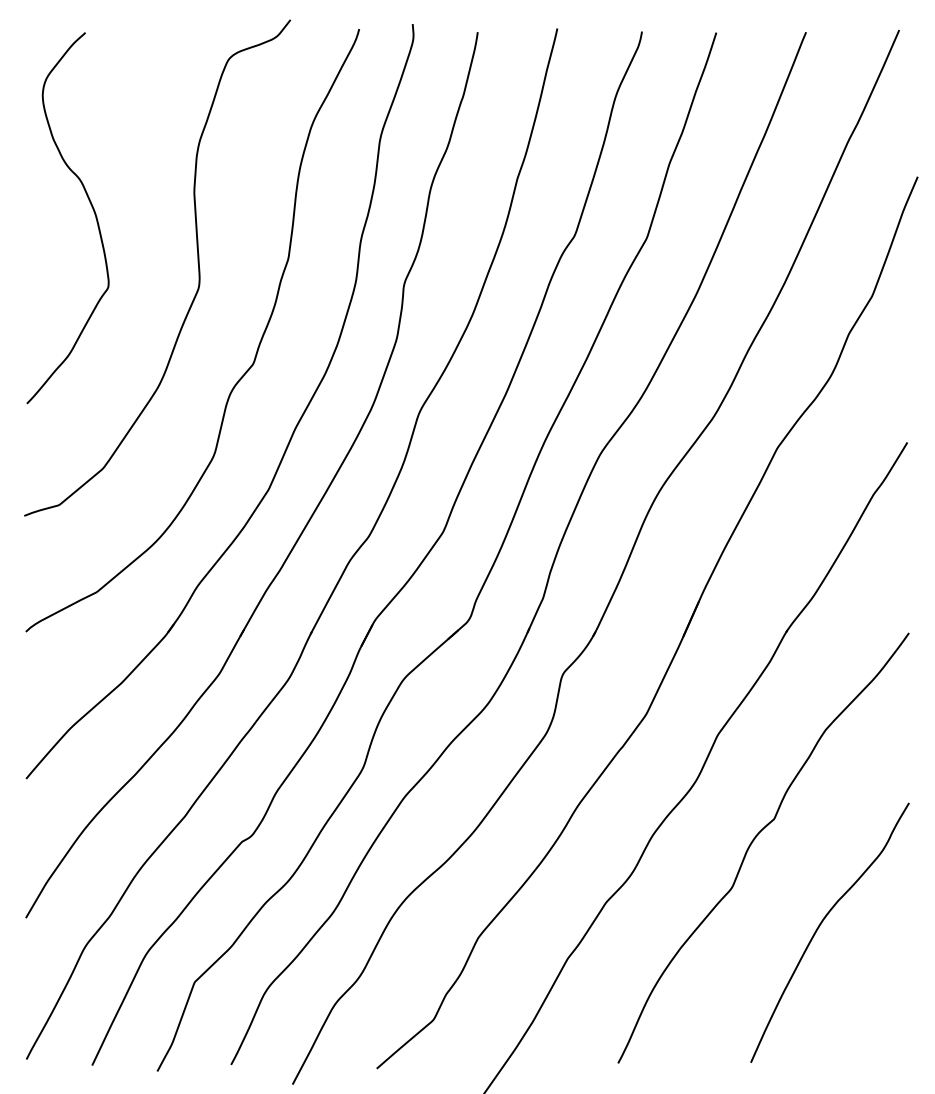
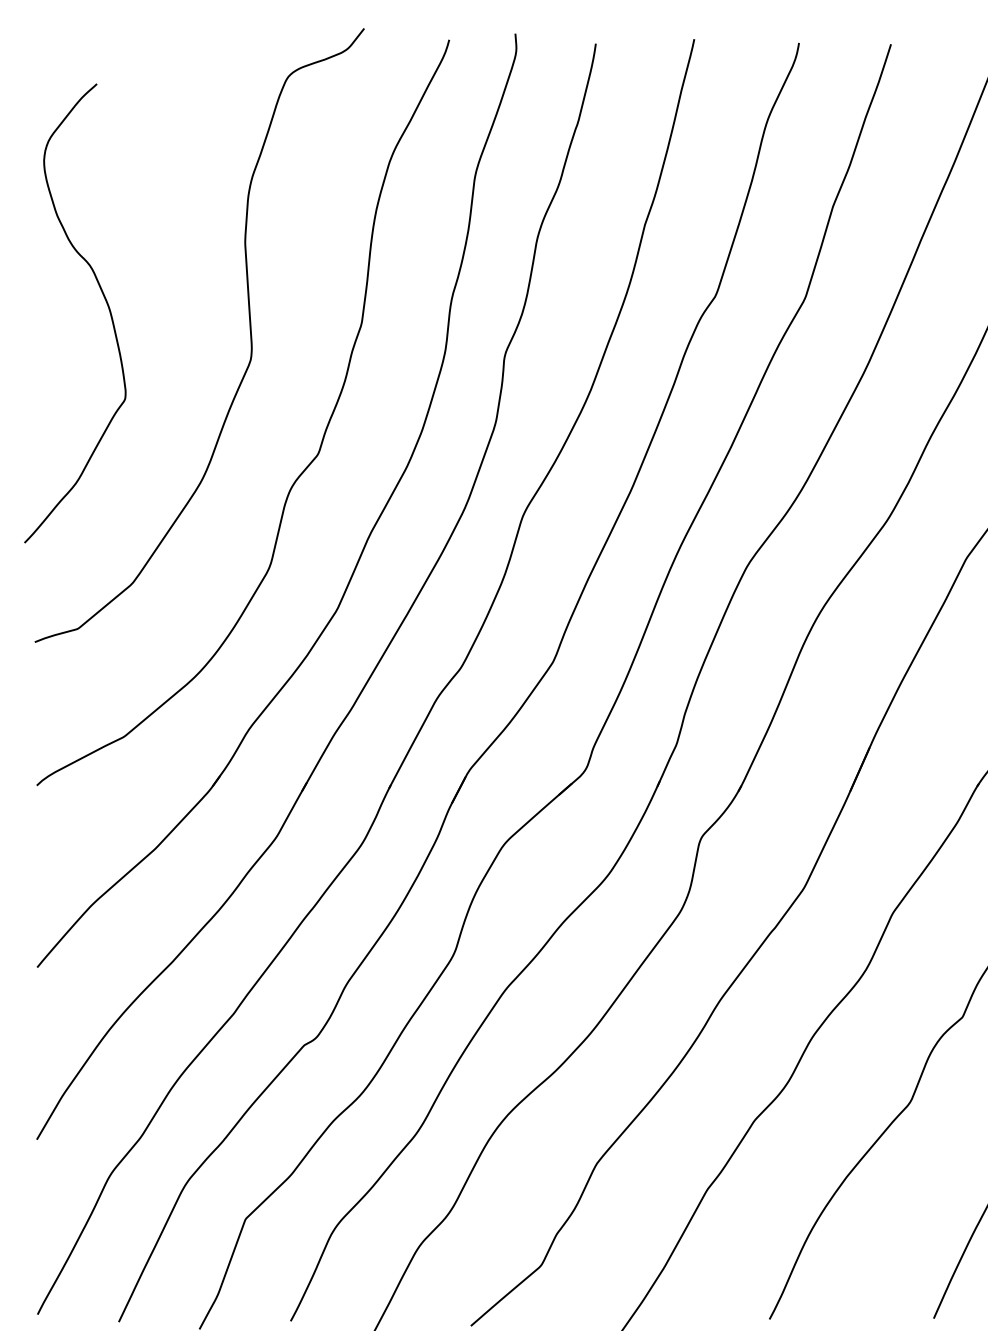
curve: (91, 207) -> (104, 300), moved

